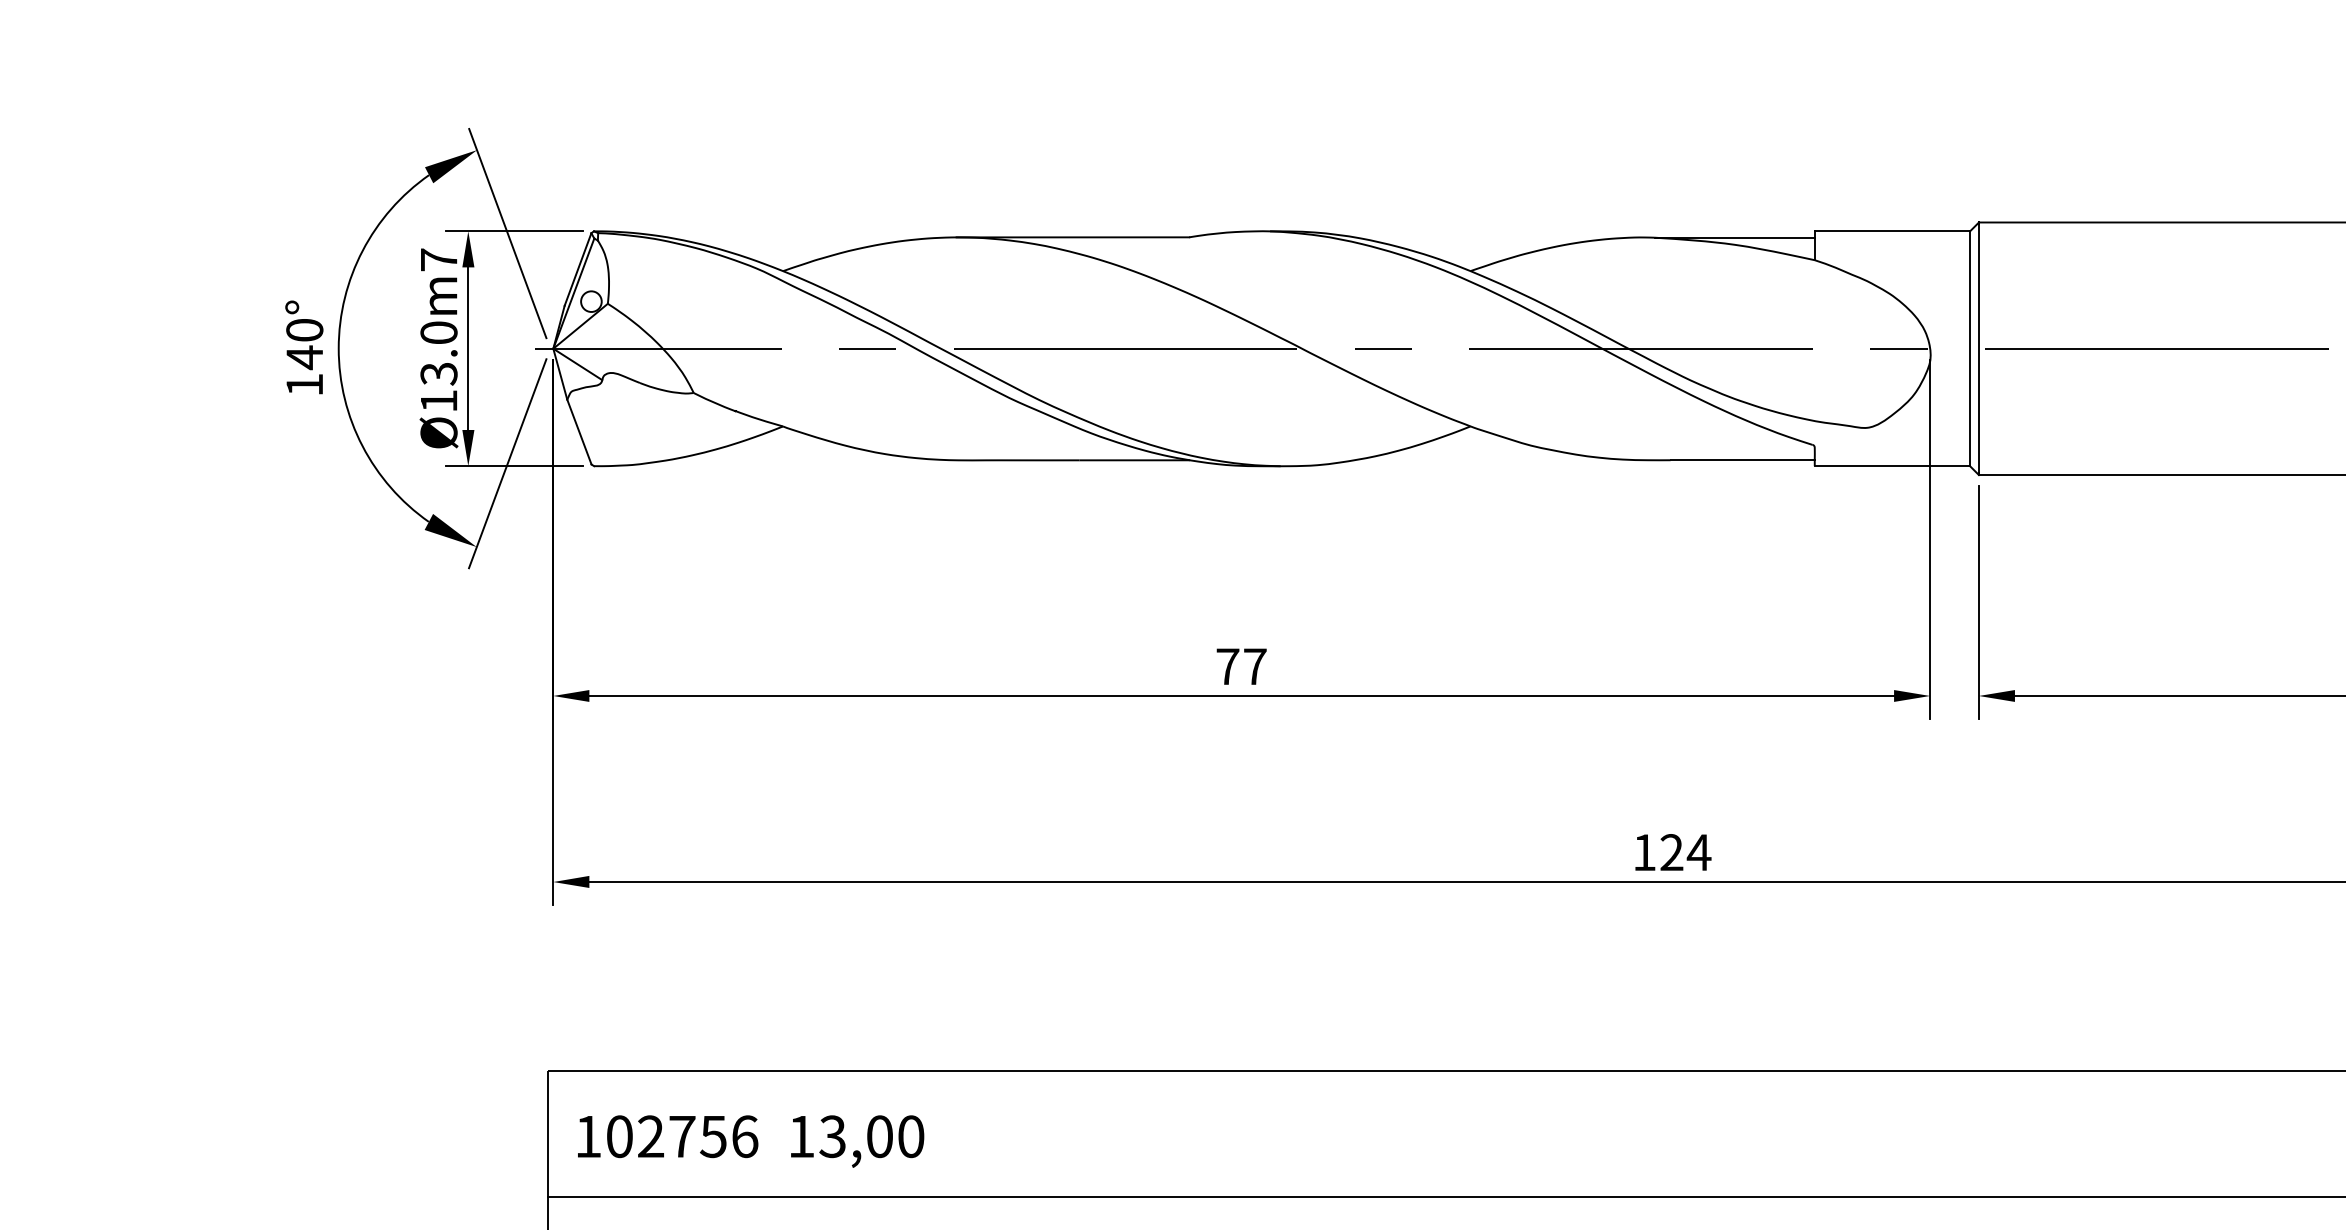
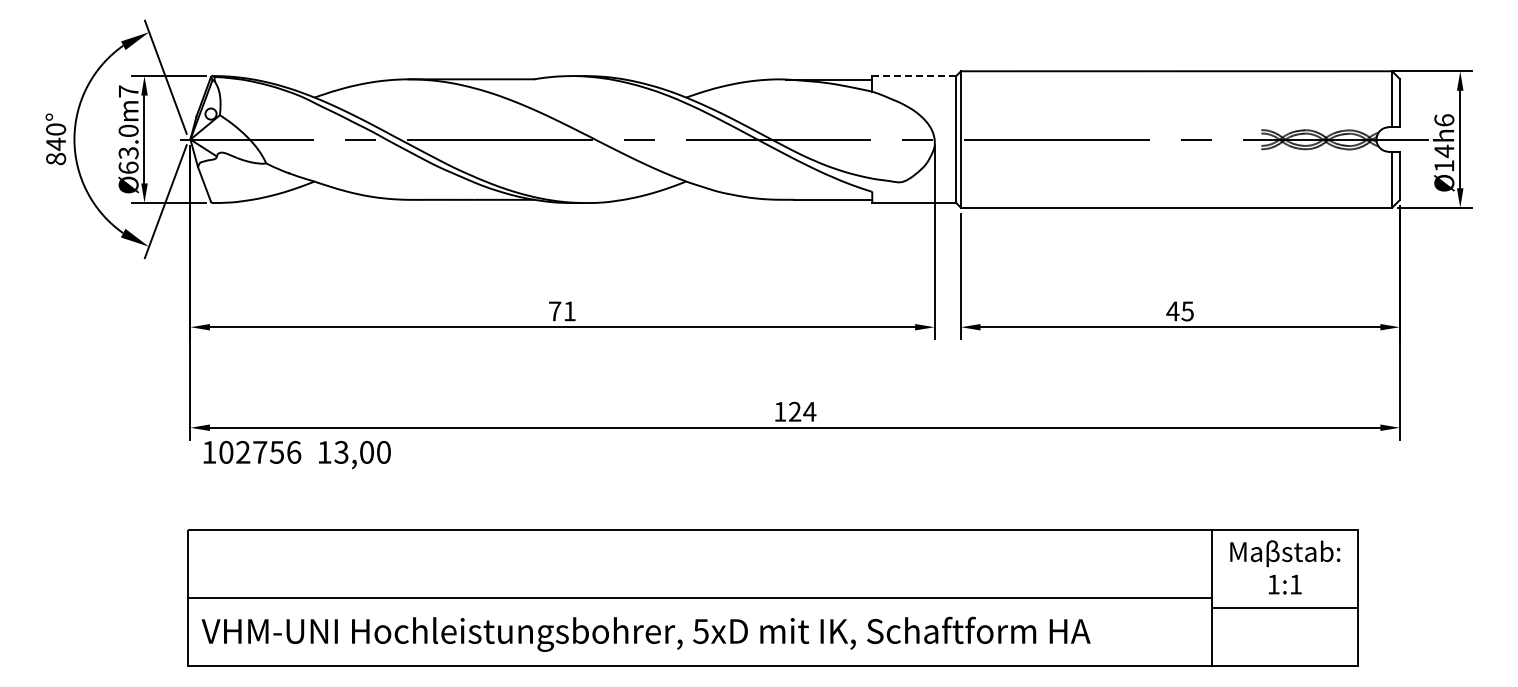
line: (1892, 232) -> (914, 76), solid -> dashed
text: (305, 385) -> (56, 159), 140° -> 840°
text: (438, 400) -> (128, 167), Ø13.0m7 -> Ø63.0m7
text: (1254, 666) -> (569, 311), 77 -> 71
text: (749, 1142) -> (296, 455), moved

